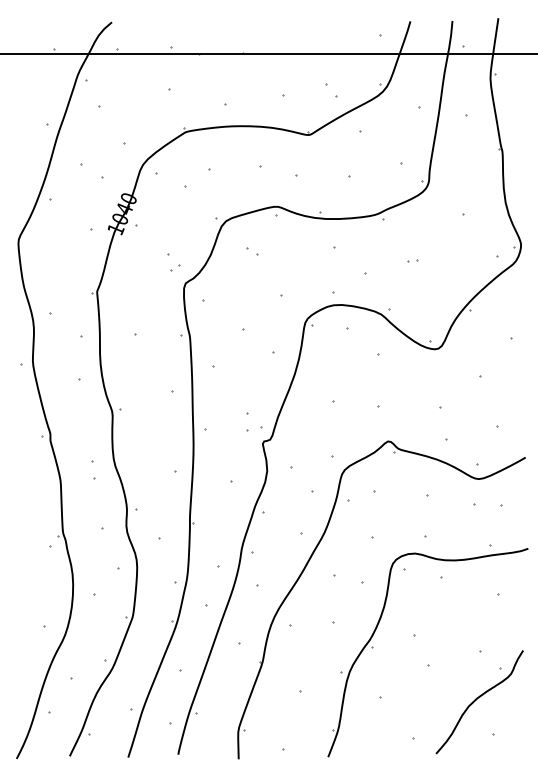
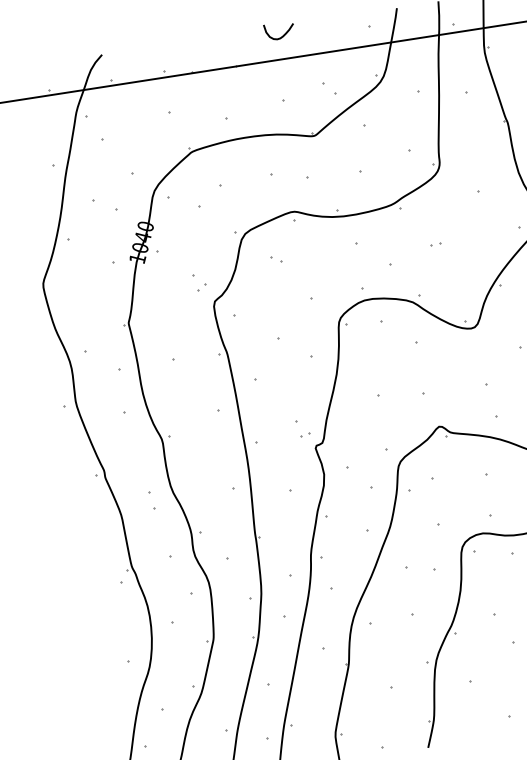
curve: (293, 30) -> (282, 35), added
part: (254, 429) -> (305, 435), size x0.62

